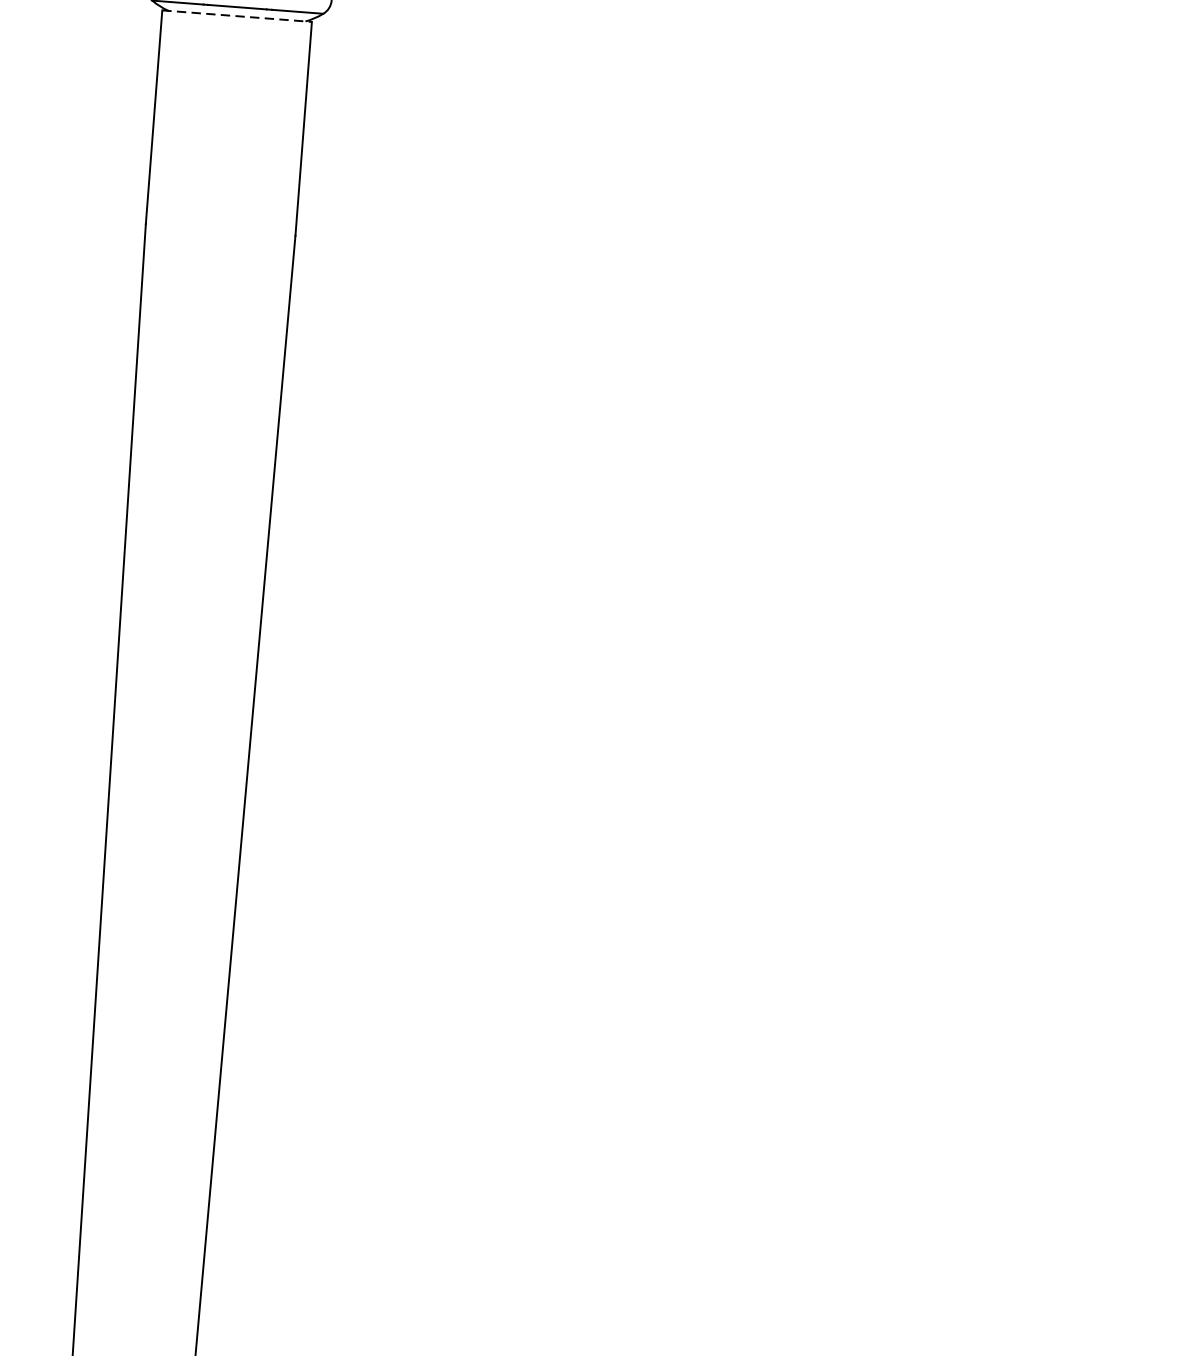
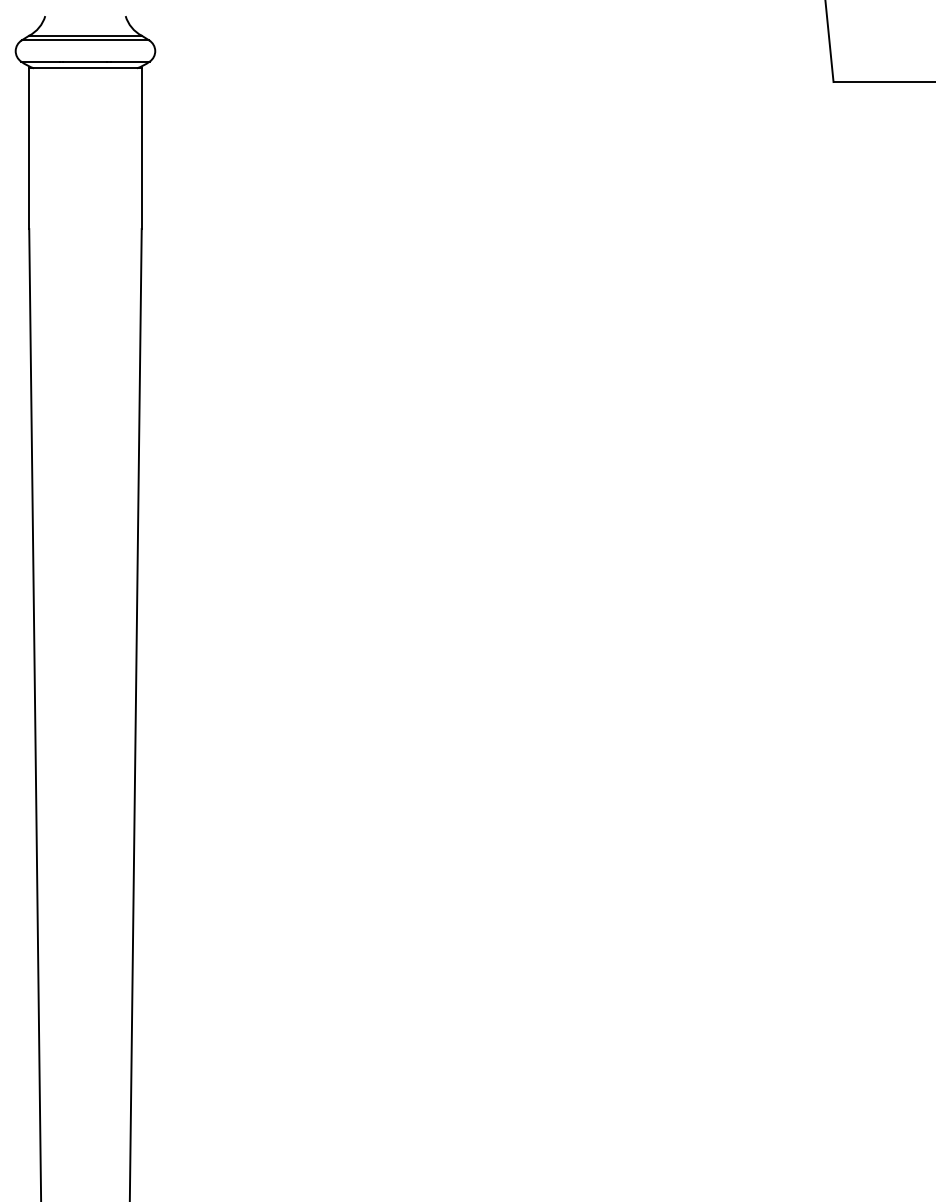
line: (237, 16) -> (85, 68), dashed -> solid

